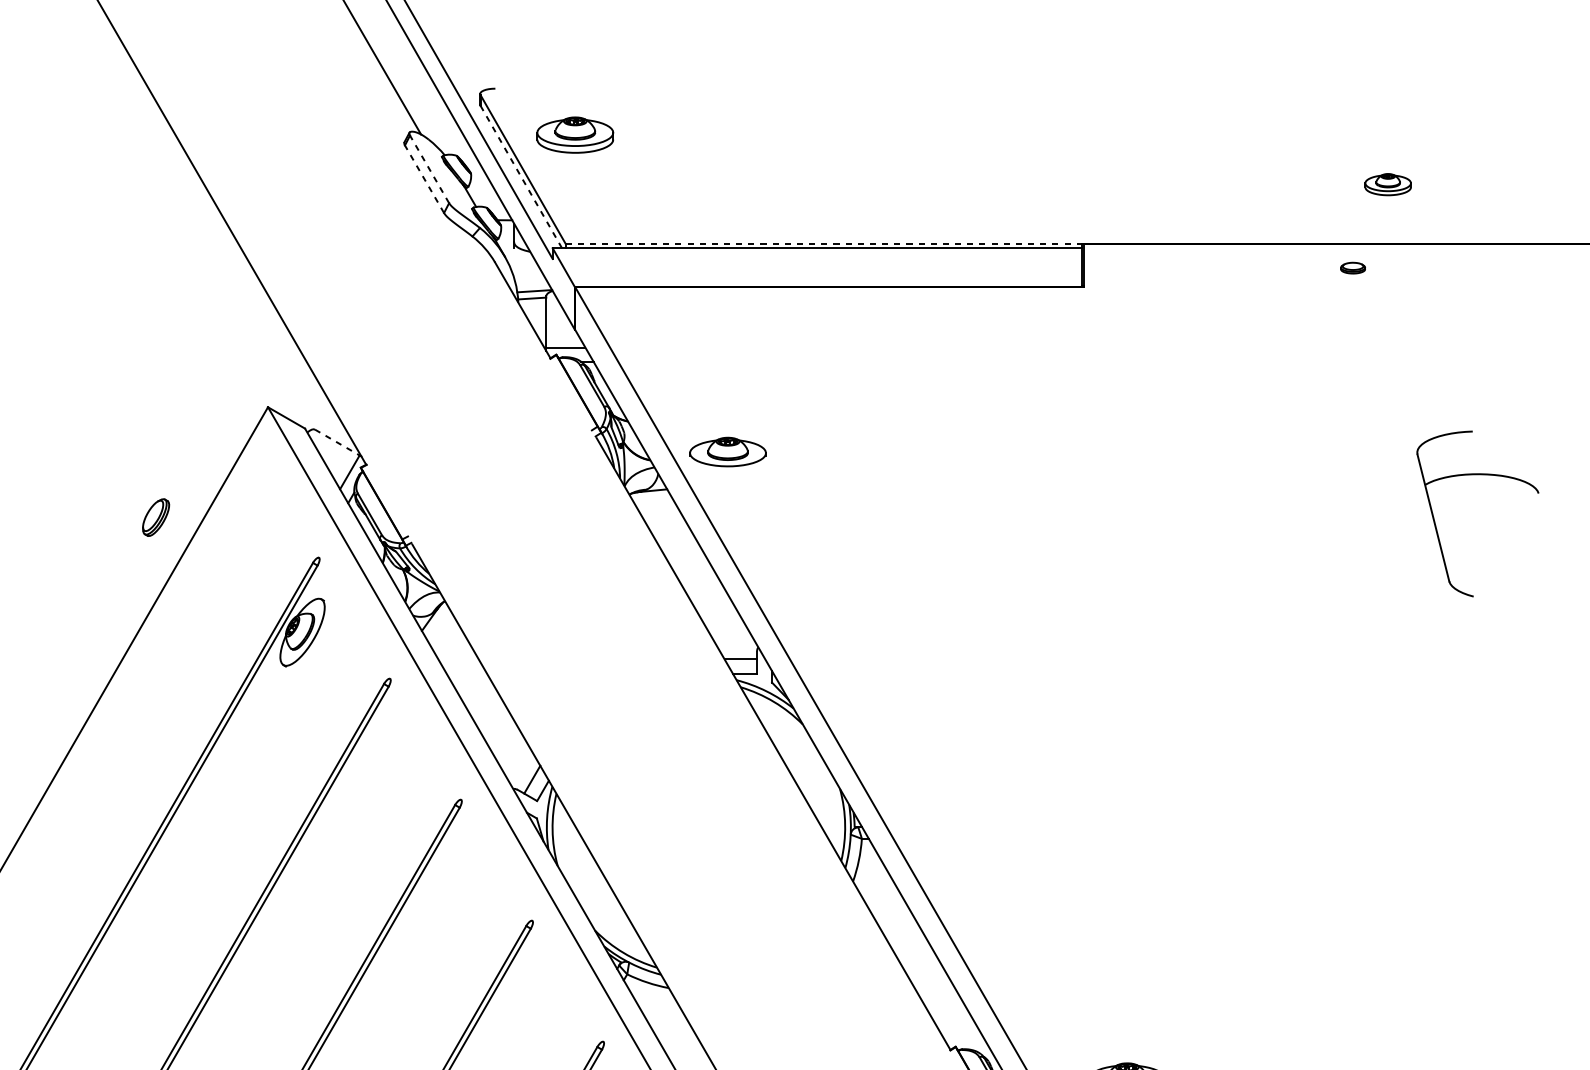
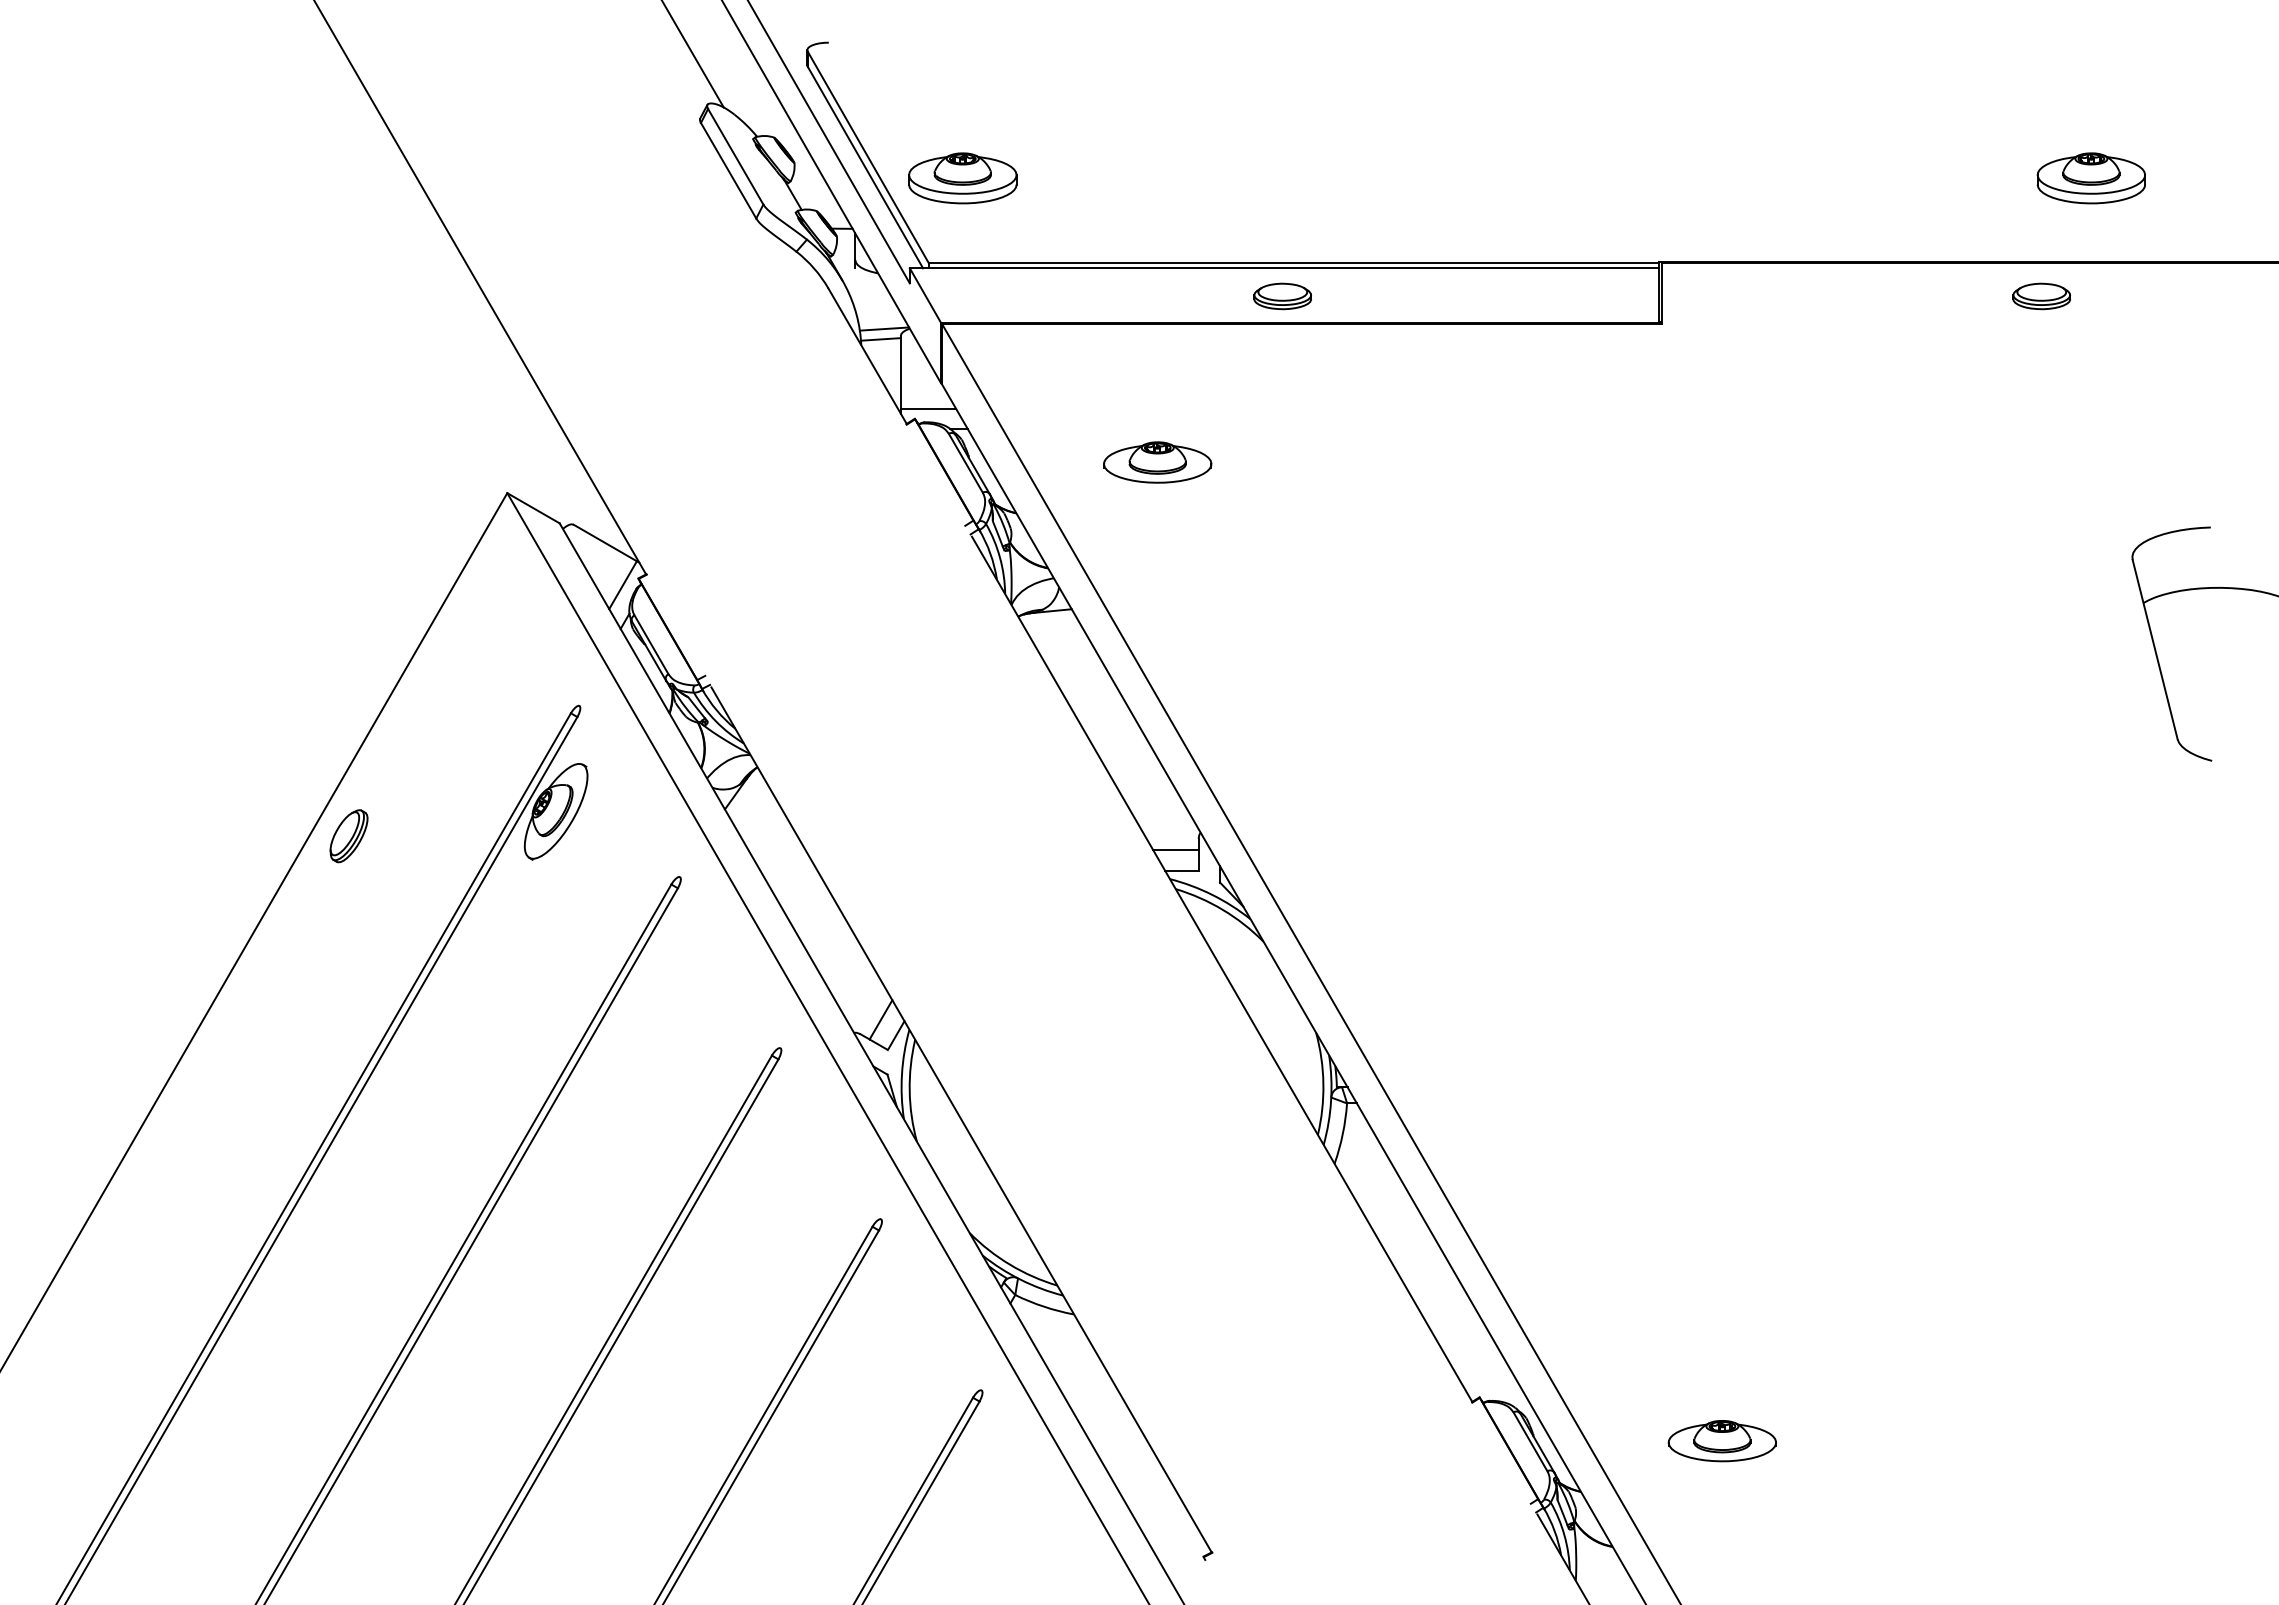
part: (575, 135) -> (962, 178), moved
line: (429, 169) -> (735, 156), dashed -> solid
line: (521, 176) -> (865, 167), dashed -> solid
line: (424, 179) -> (728, 170), dashed -> solid
part: (1387, 184) -> (2090, 178), size x1.67
line: (824, 244) -> (1294, 262), dashed -> solid
part: (816, 268) -> (1282, 296), added
part: (1353, 268) -> (2041, 296), size x1.67
line: (337, 442) -> (605, 543), dashed -> solid
part: (727, 452) -> (1157, 462), moved
part: (155, 517) -> (348, 836), moved

